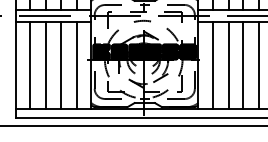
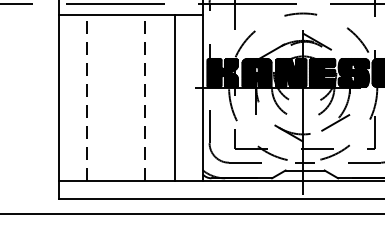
line: (30, 64) -> (87, 96), solid -> dashed
line: (46, 64) -> (117, 96), removed
line: (60, 64) -> (144, 96), solid -> dashed

